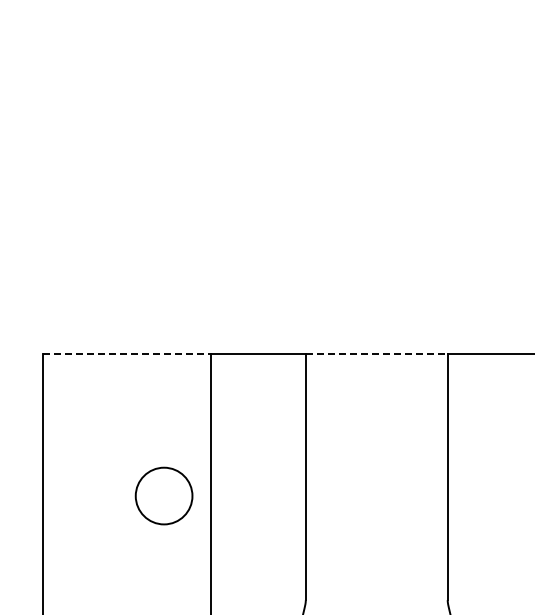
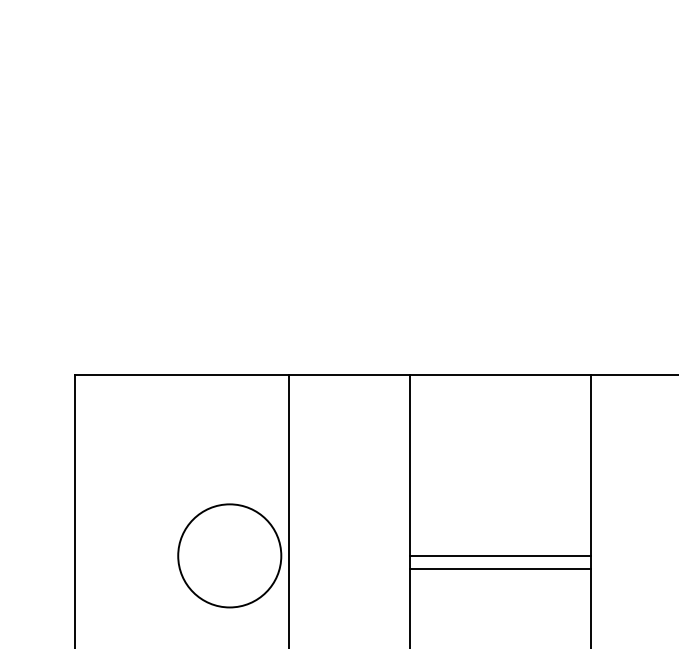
line: (127, 354) -> (183, 375), dashed -> solid
line: (376, 354) -> (500, 375), dashed -> solid
circle: (163, 495) -> (228, 555), size x1.43
line: (376, 496) -> (500, 556), added
line: (376, 506) -> (500, 569), added

